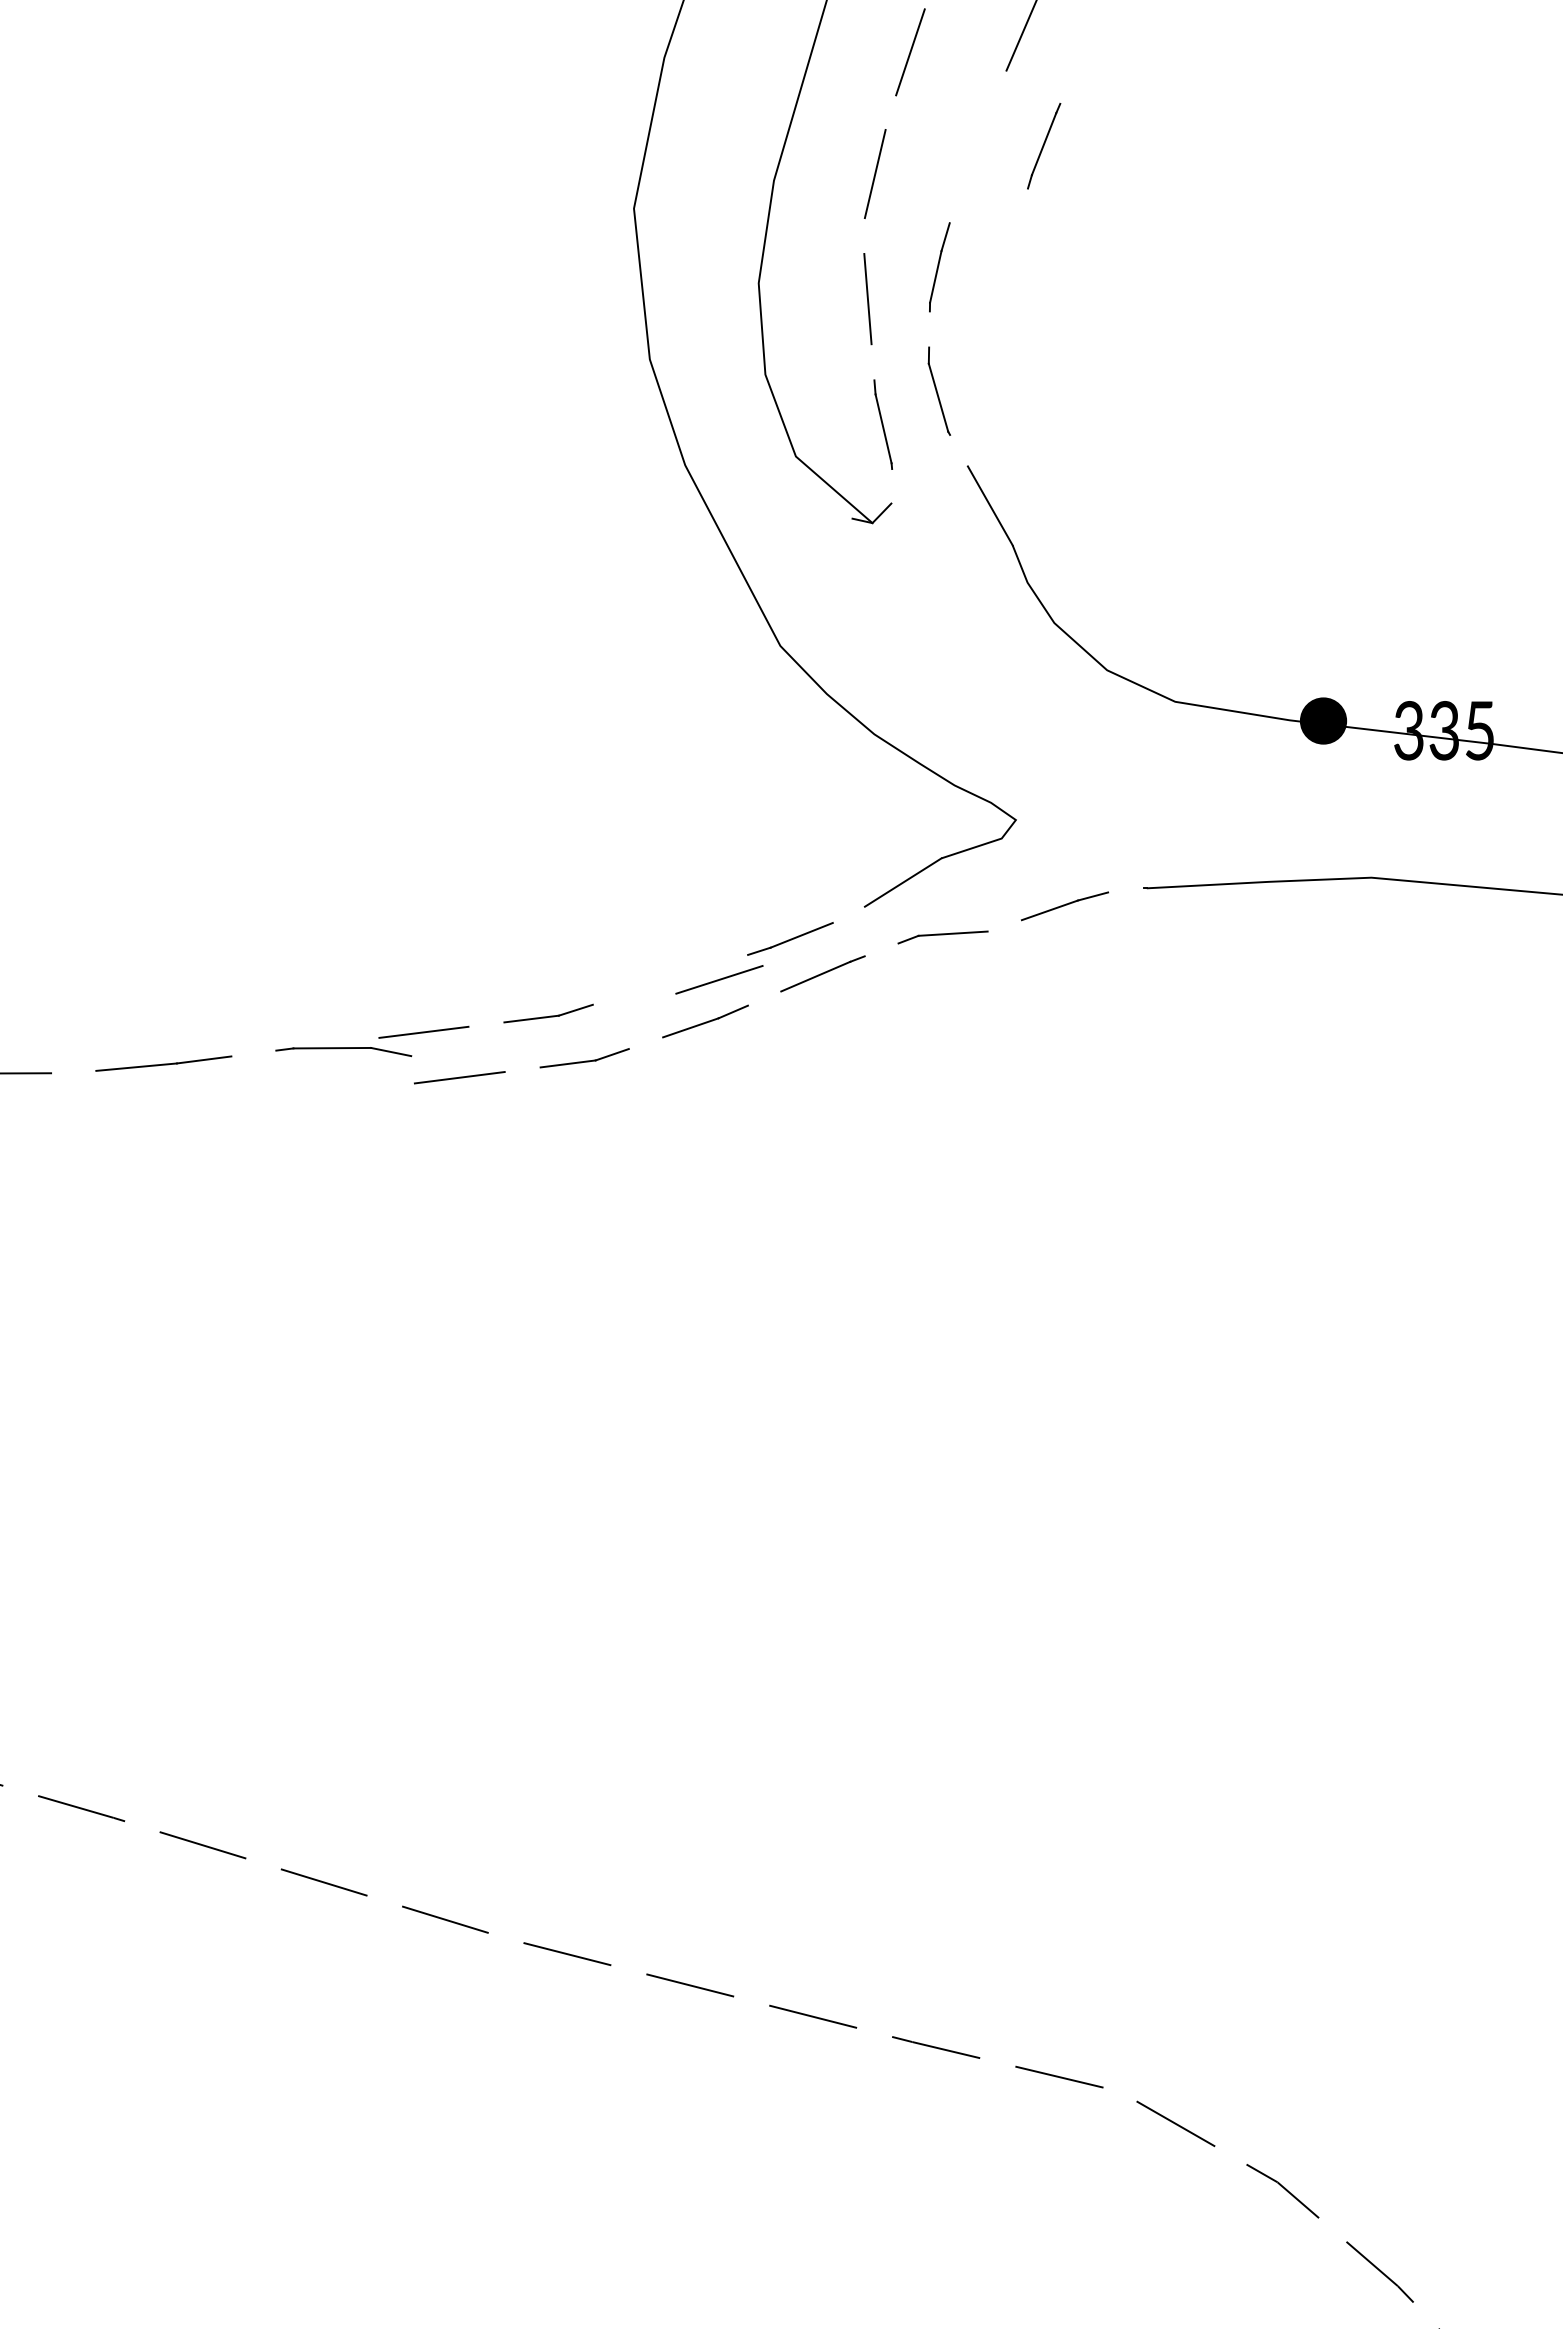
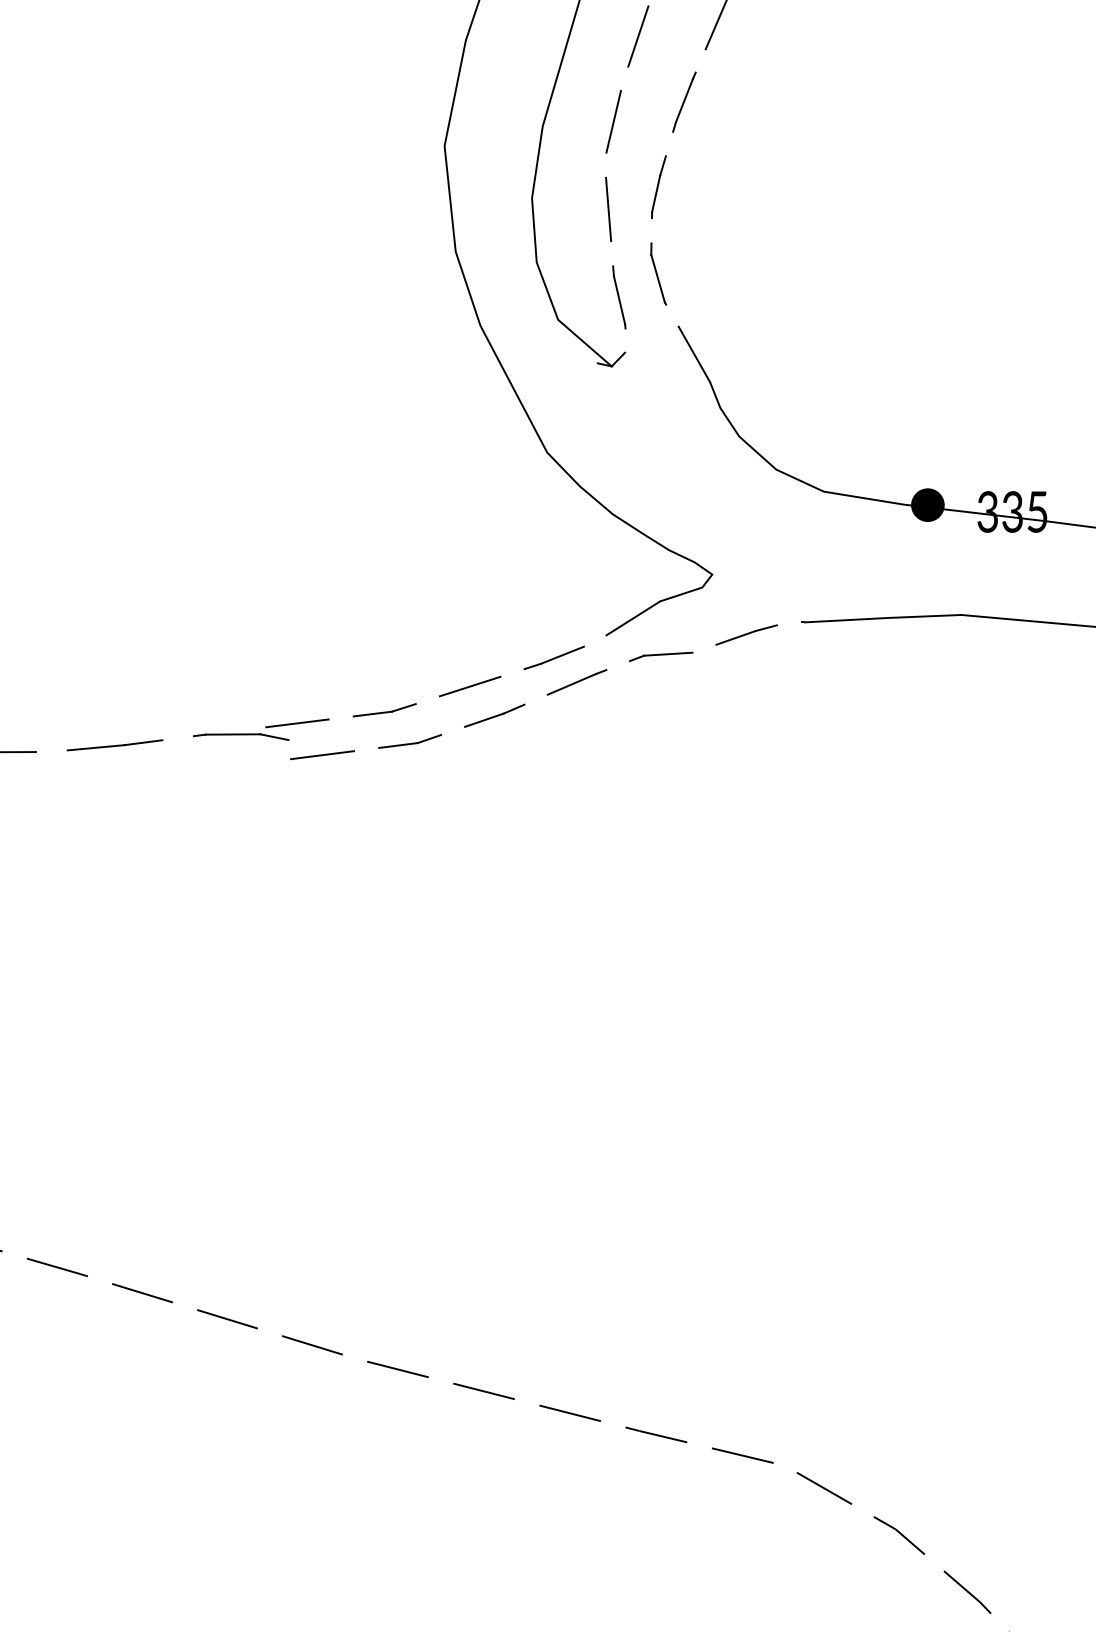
part: (1044, 146) -> (684, 102), moved
line: (719, 979) -> (470, 686), moved

